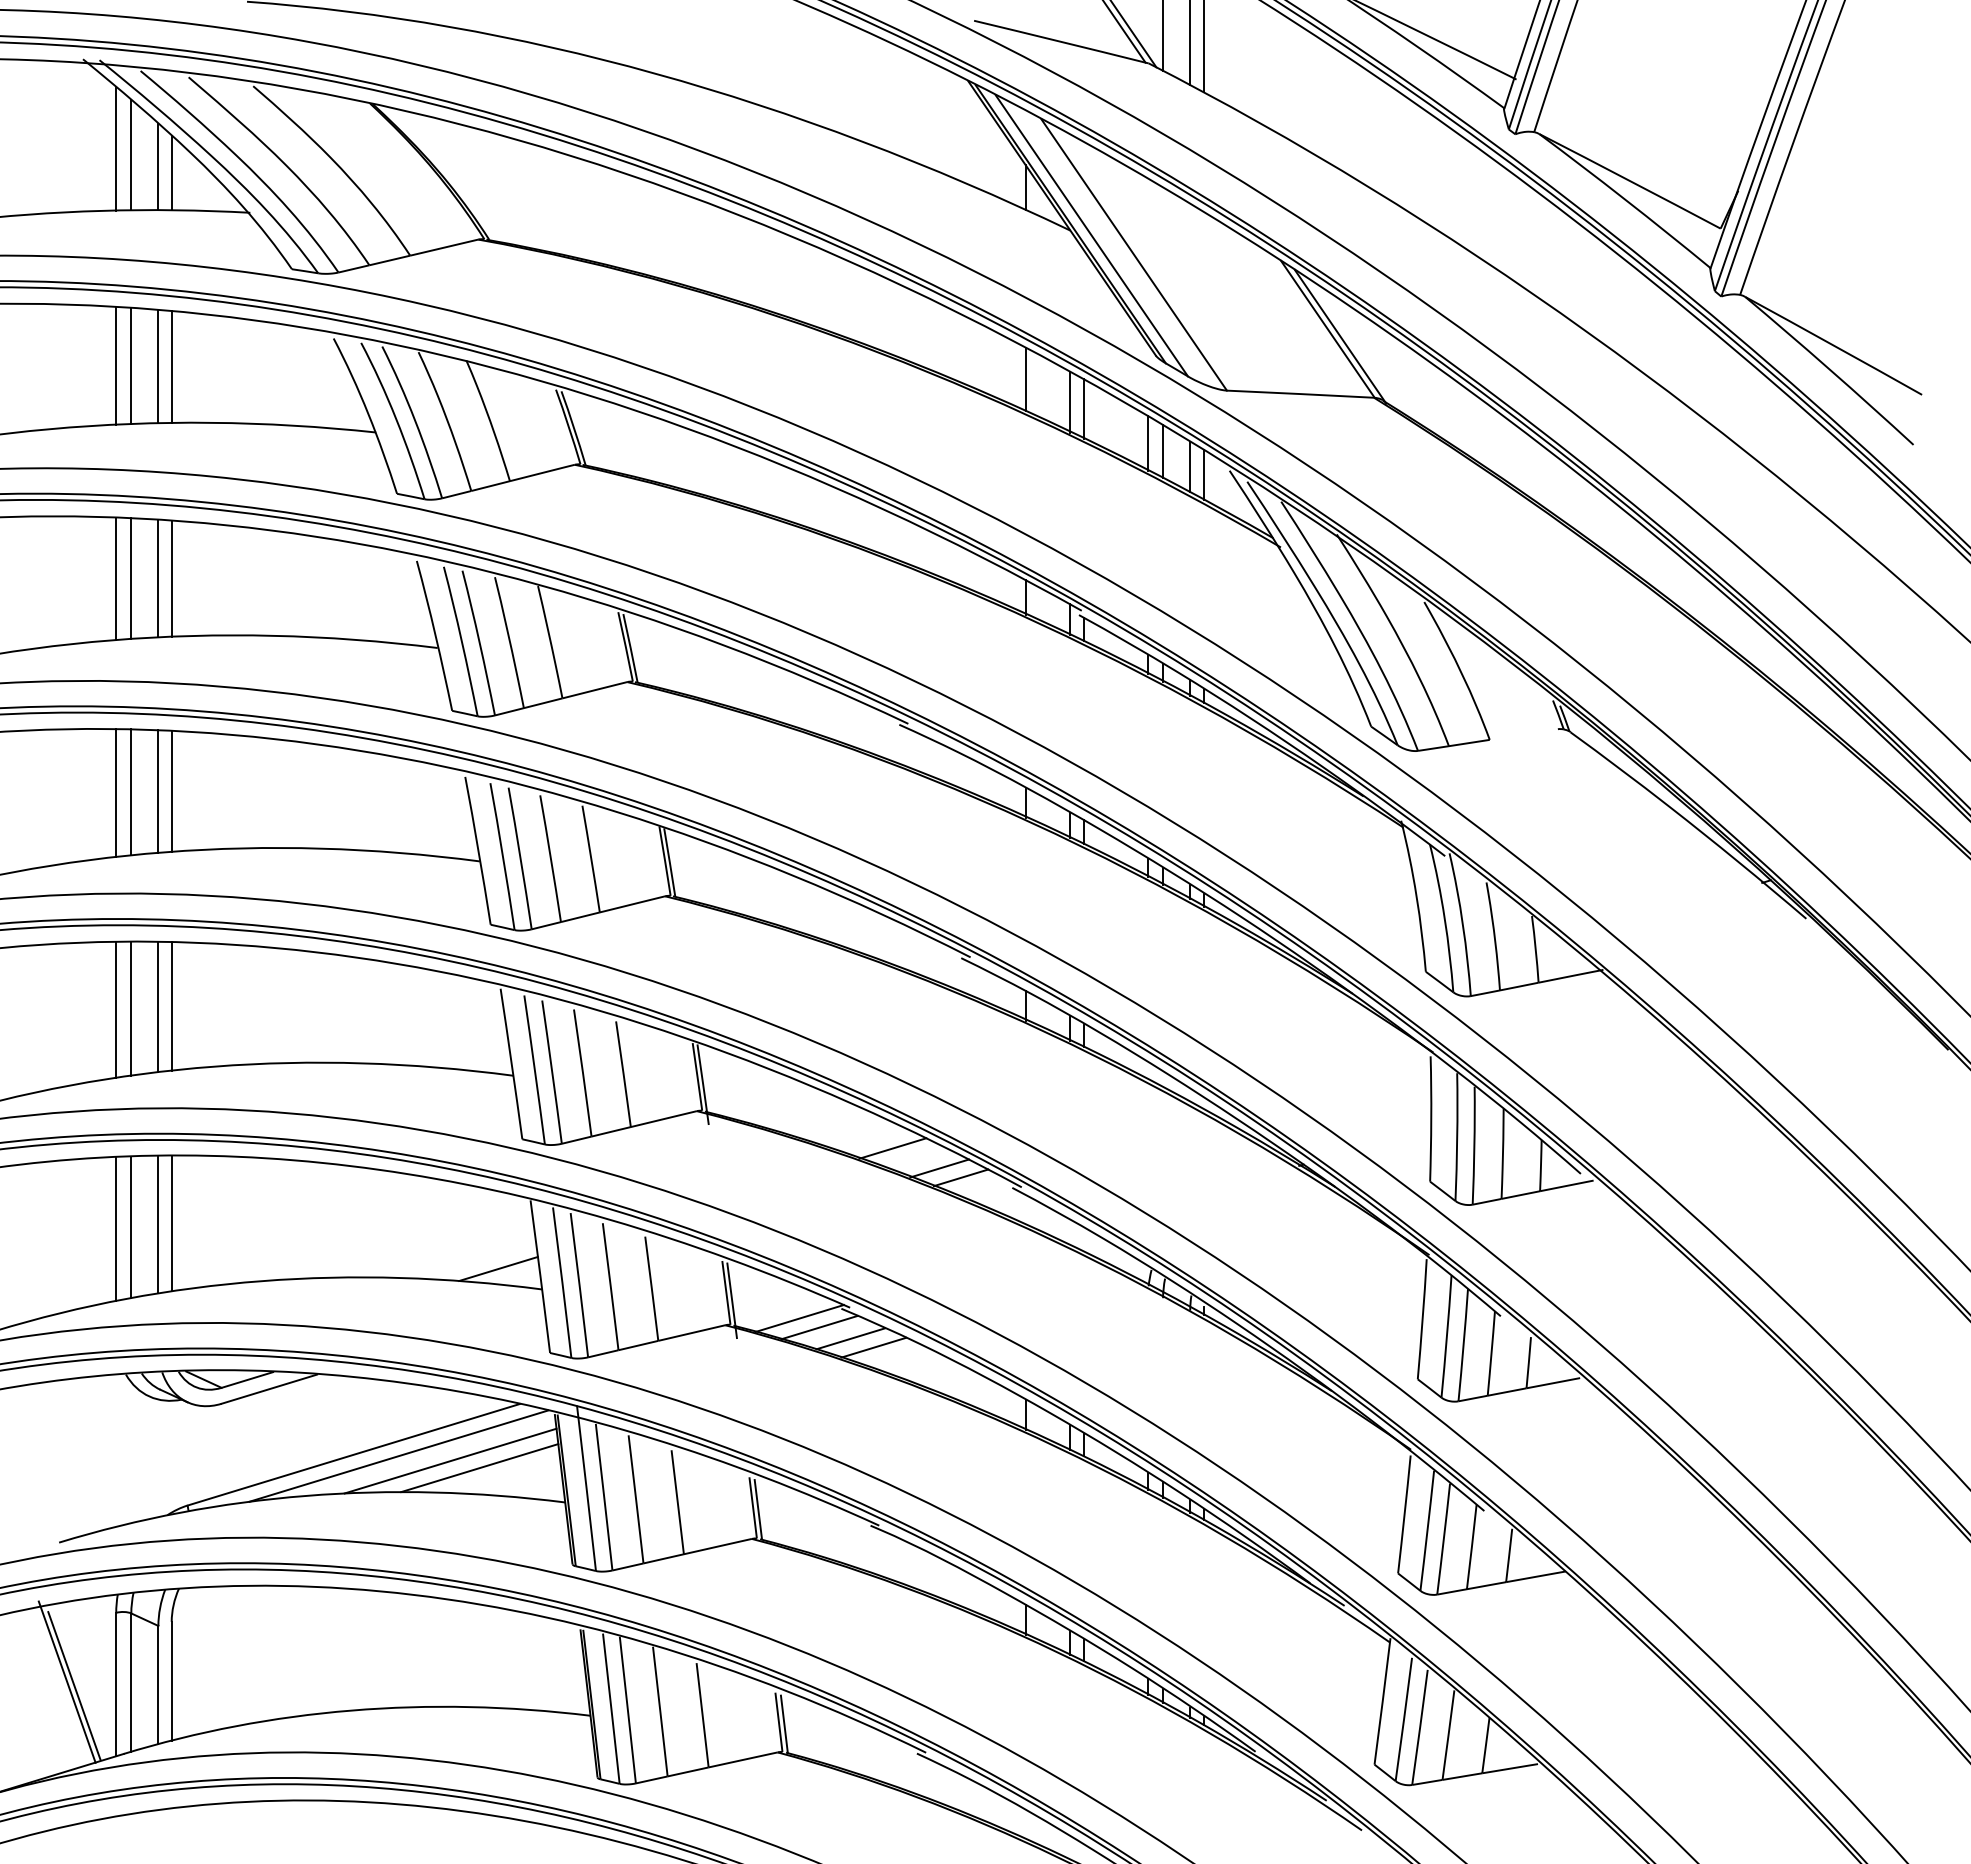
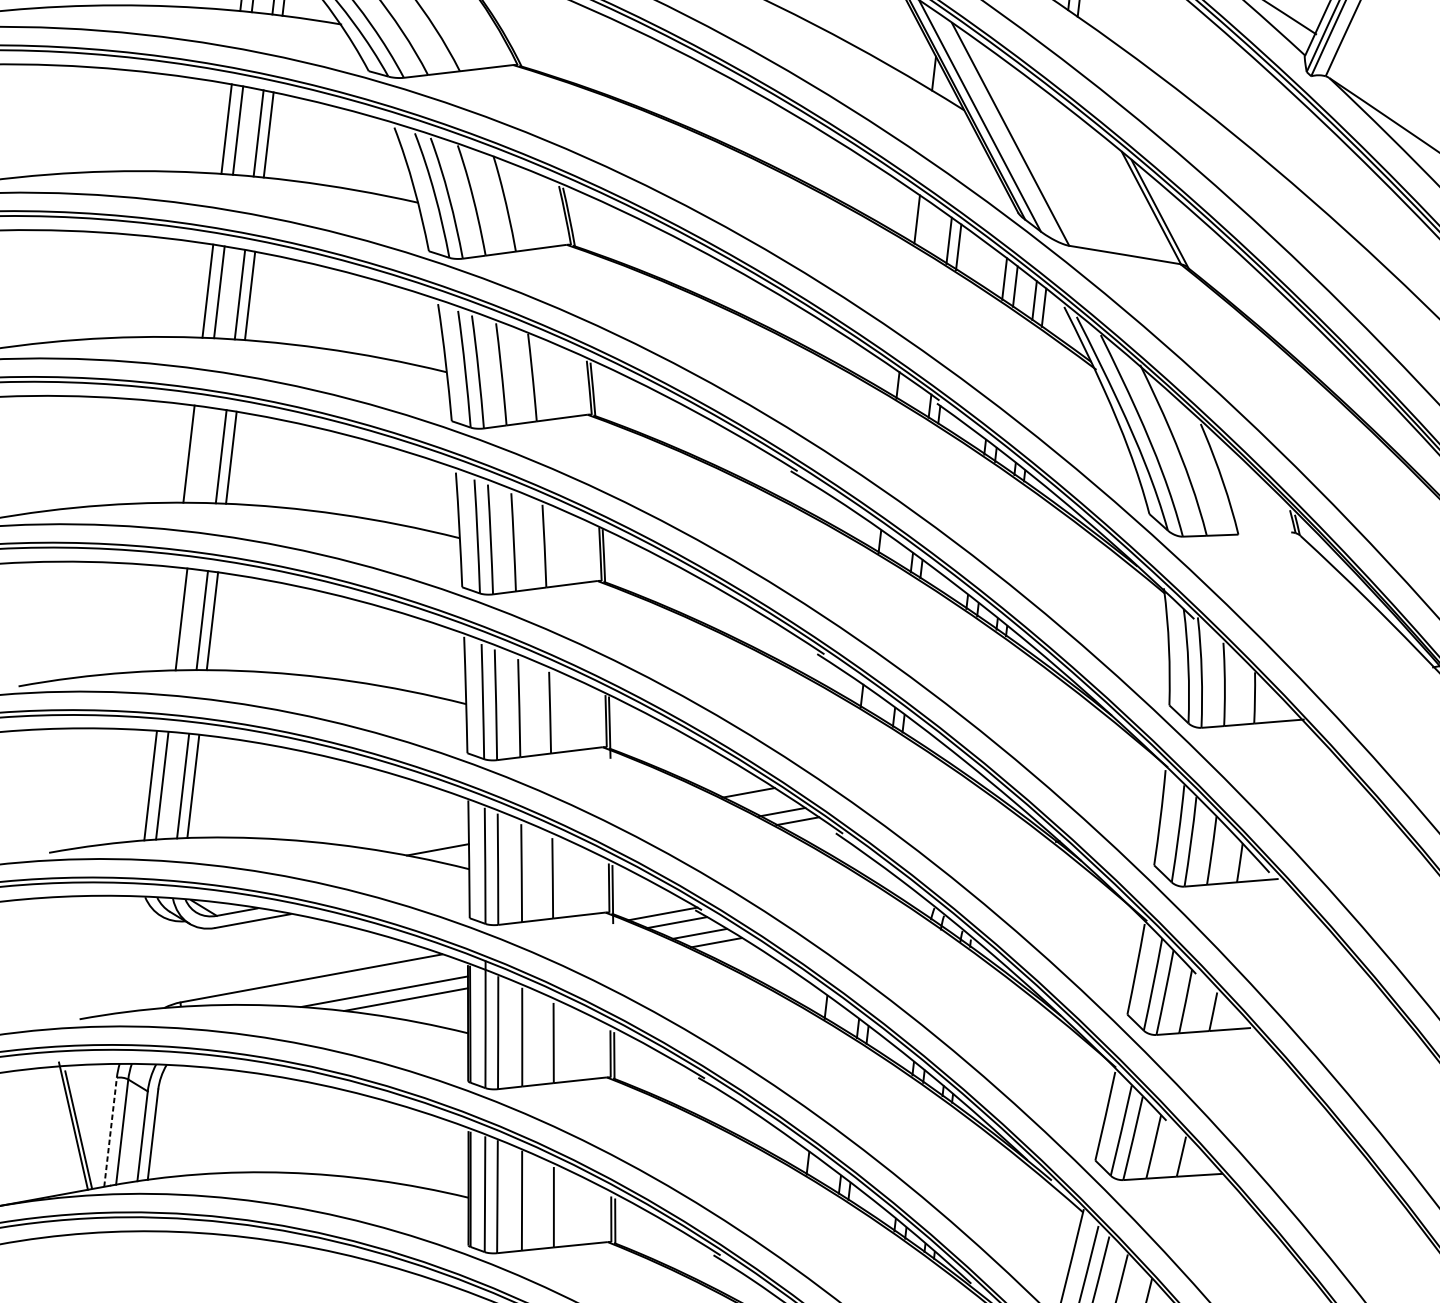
line: (131, 792) -> (200, 455), removed
line: (116, 1009) -> (170, 618), removed
line: (398, 1455) -> (345, 982), removed
line: (116, 1684) -> (110, 1132), solid -> dashed

